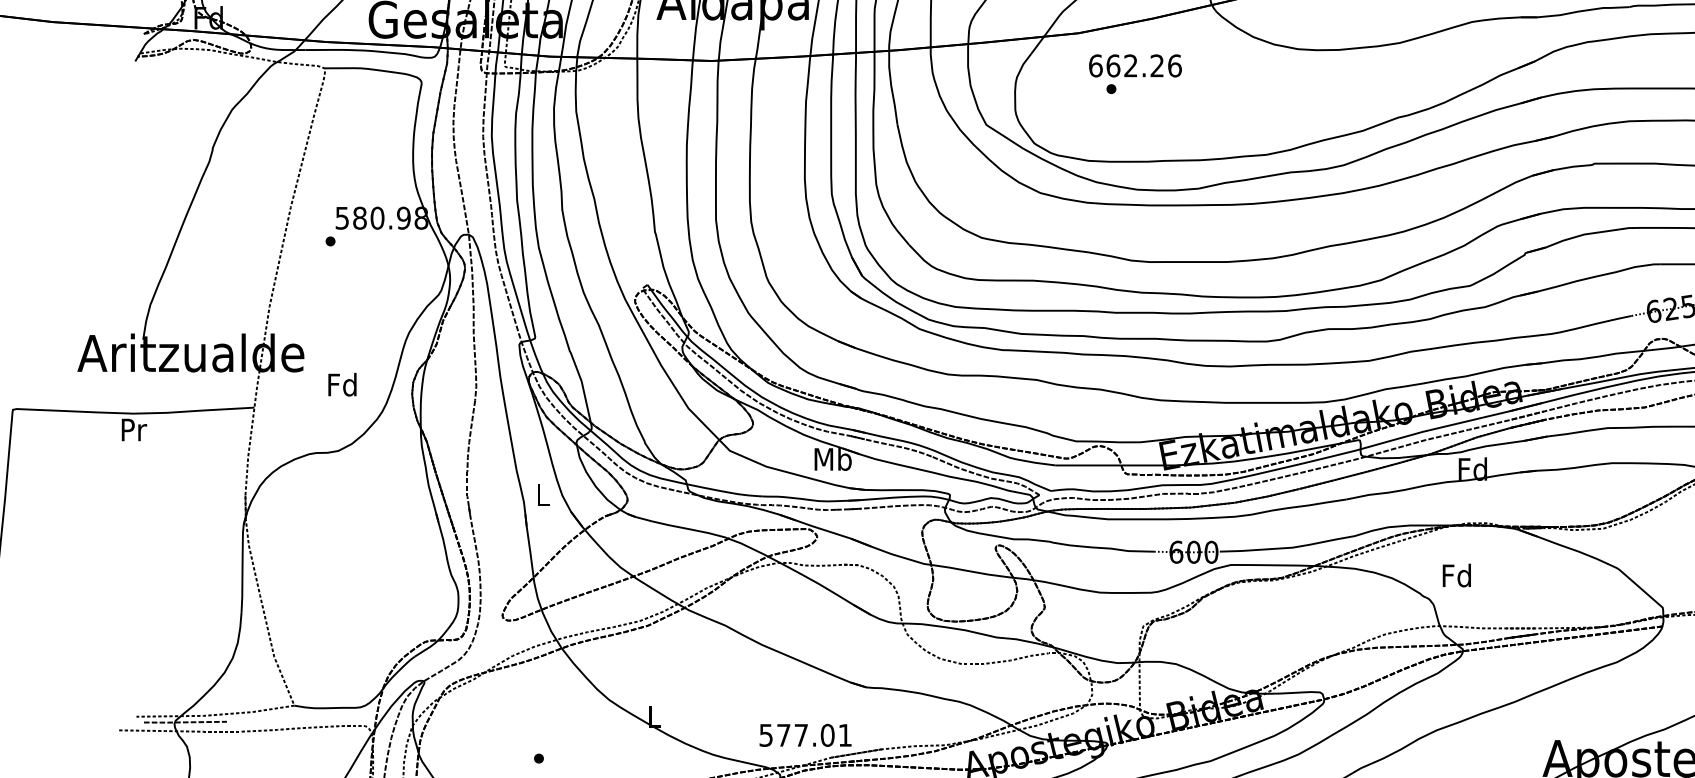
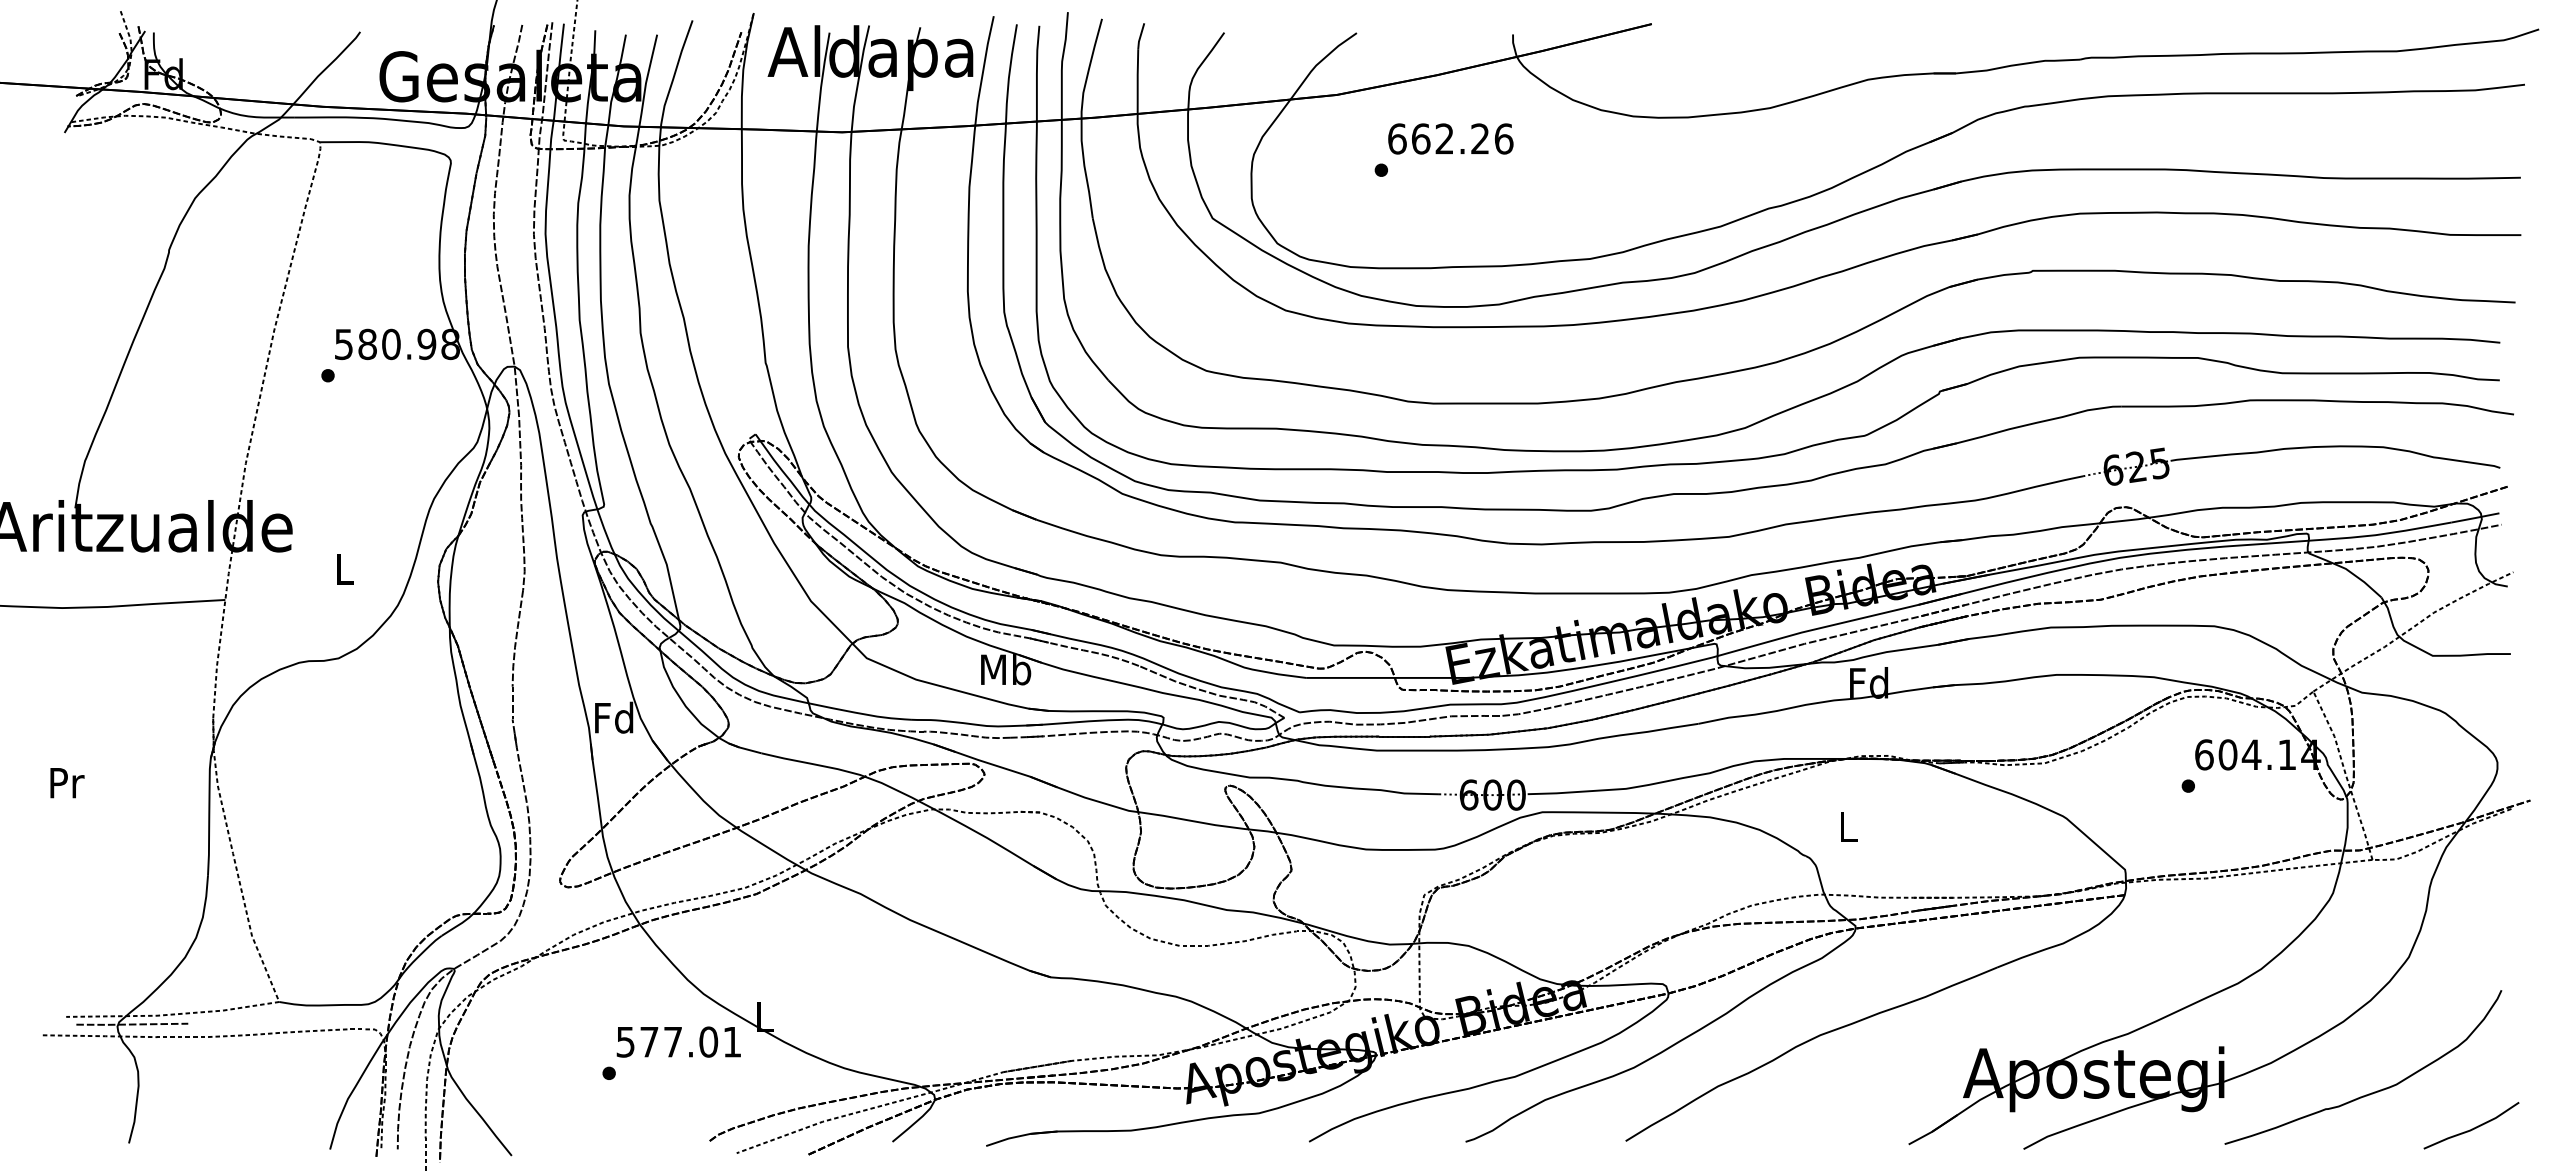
text: (1135, 65) -> (1450, 138), moved
text: (342, 385) -> (344, 569), Fd -> L
text: (134, 430) -> (67, 783), moved
text: (542, 494) -> (614, 717), L -> Fd
text: (1456, 575) -> (1847, 826), Fd -> L
text: (805, 734) -> (678, 1041), moved

